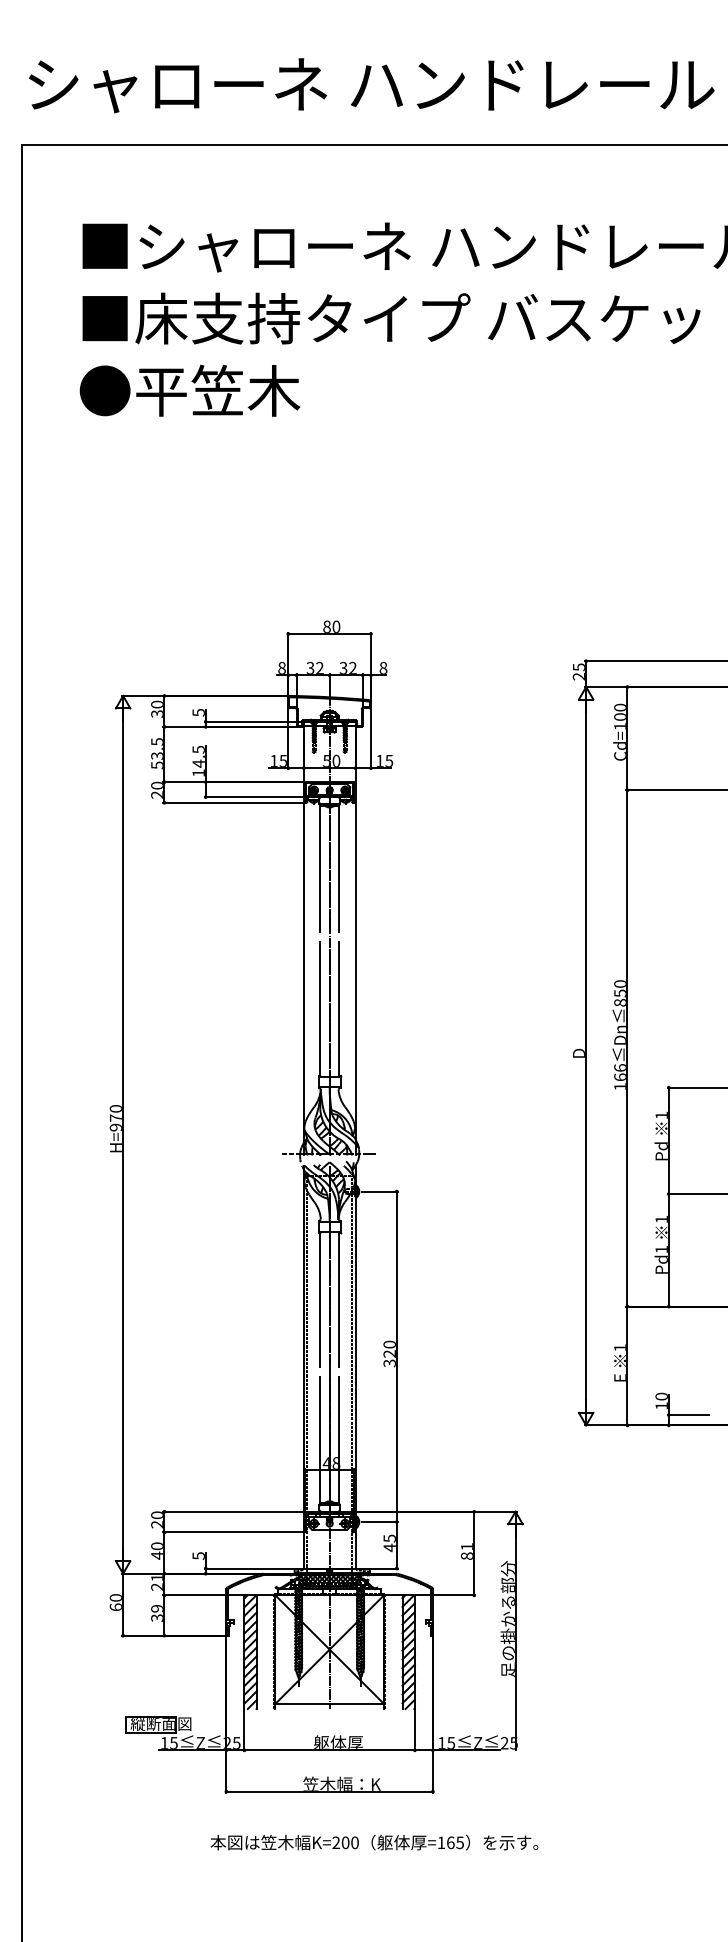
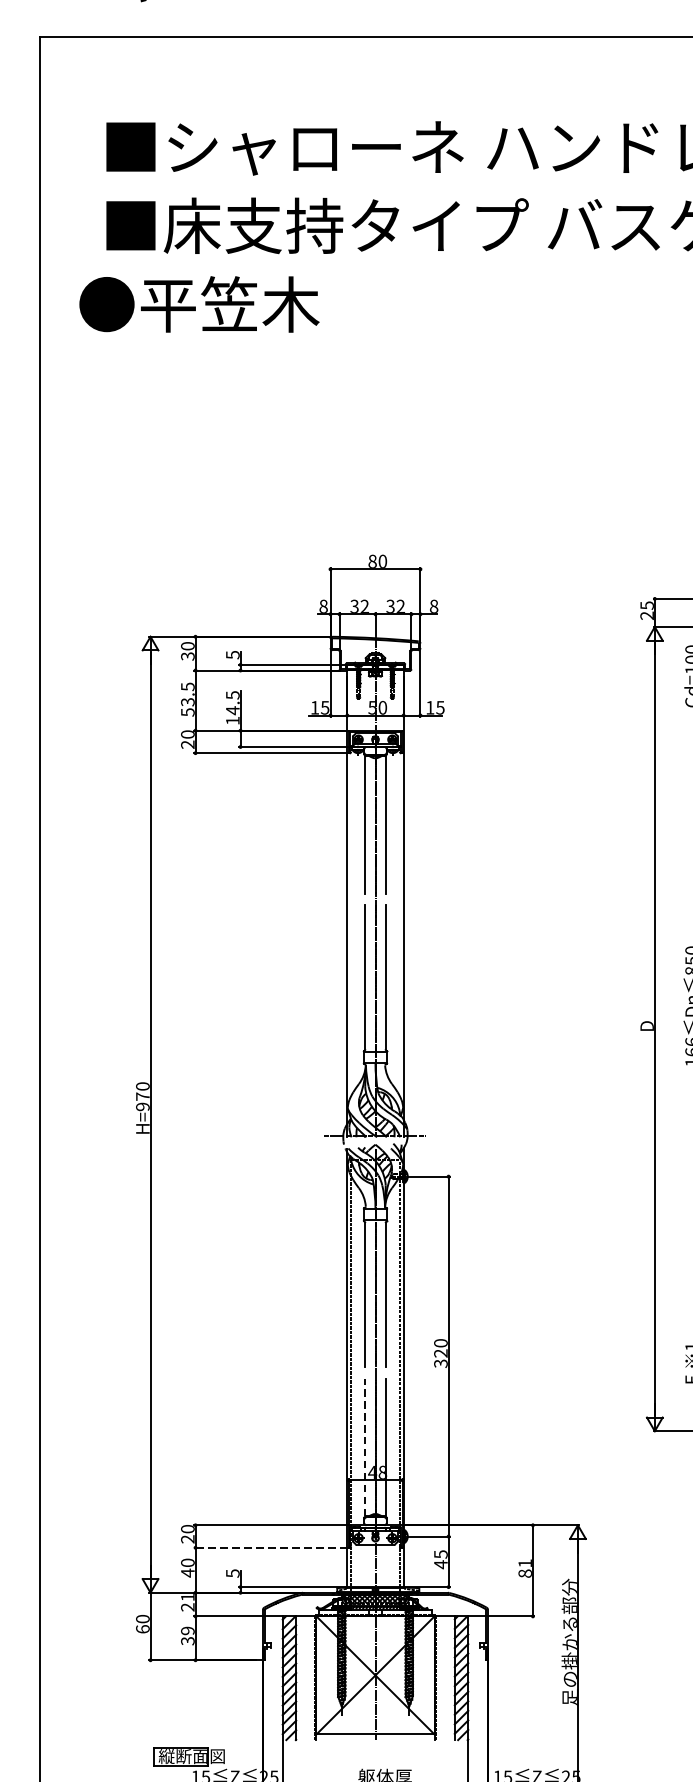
text: (189, 390) -> (198, 304), moved
line: (320, 1439) -> (365, 1446), solid -> dashed
line: (233, 1532) -> (270, 1547), solid -> dashed

